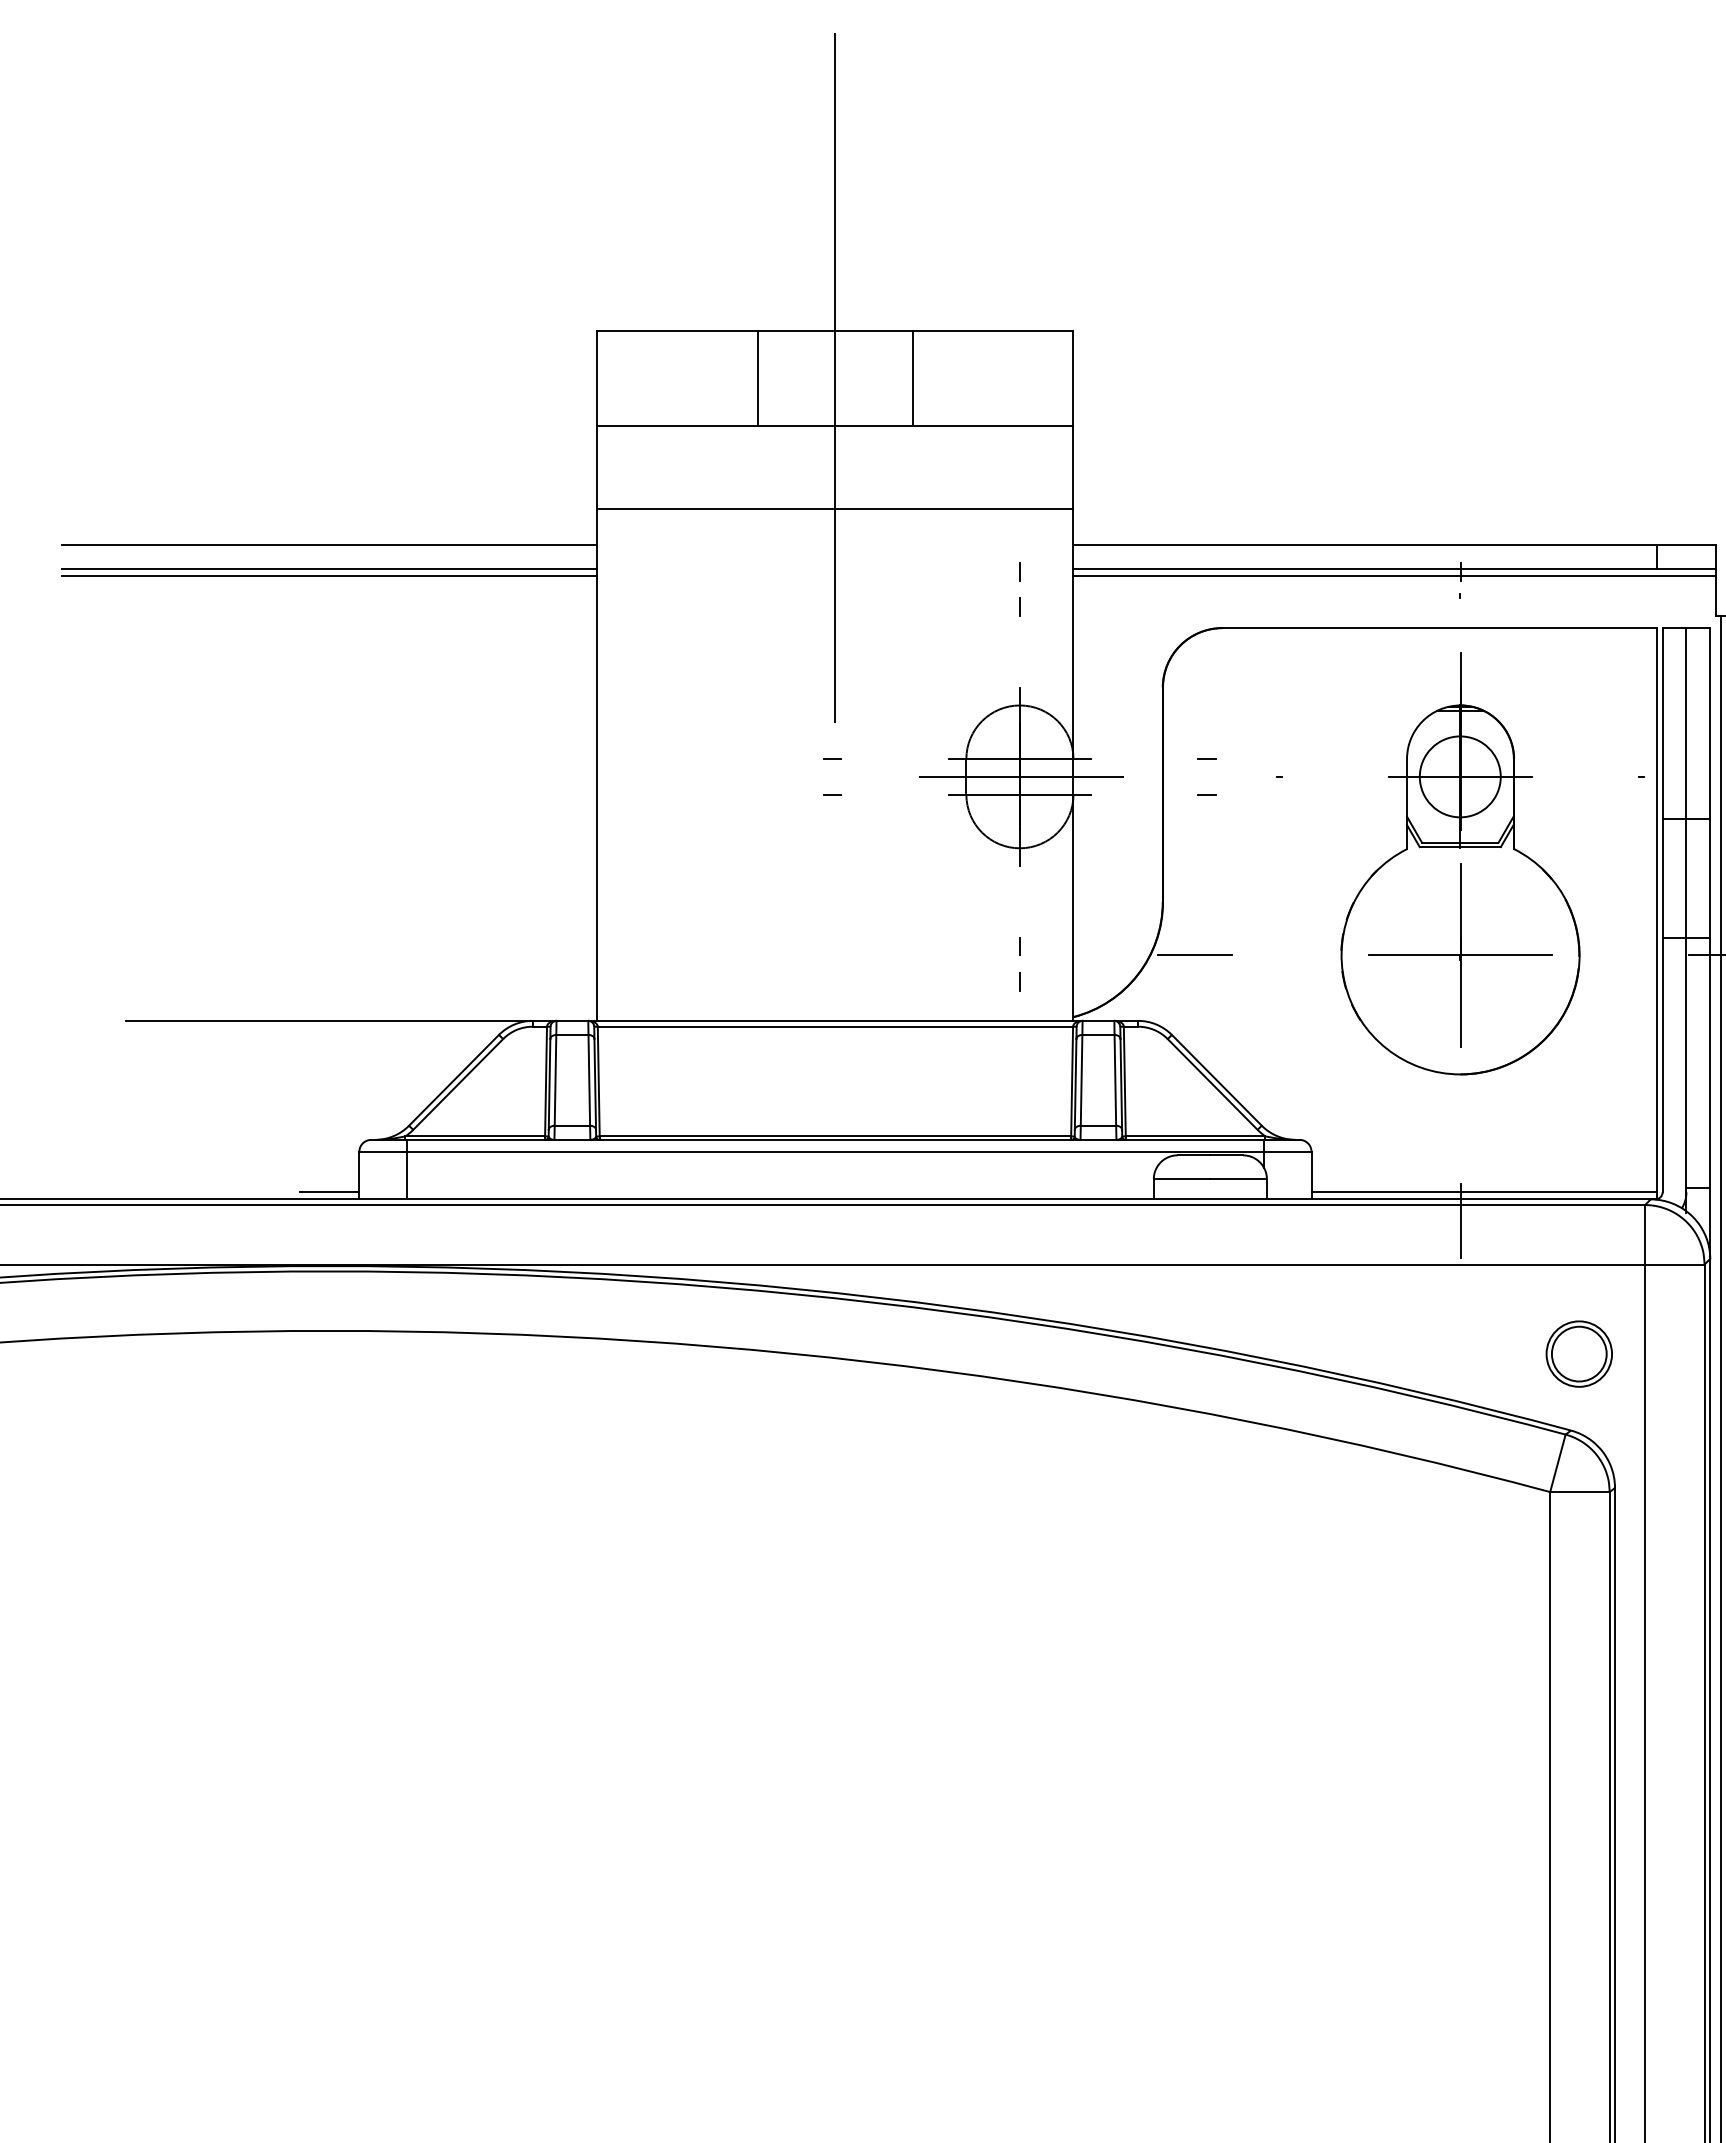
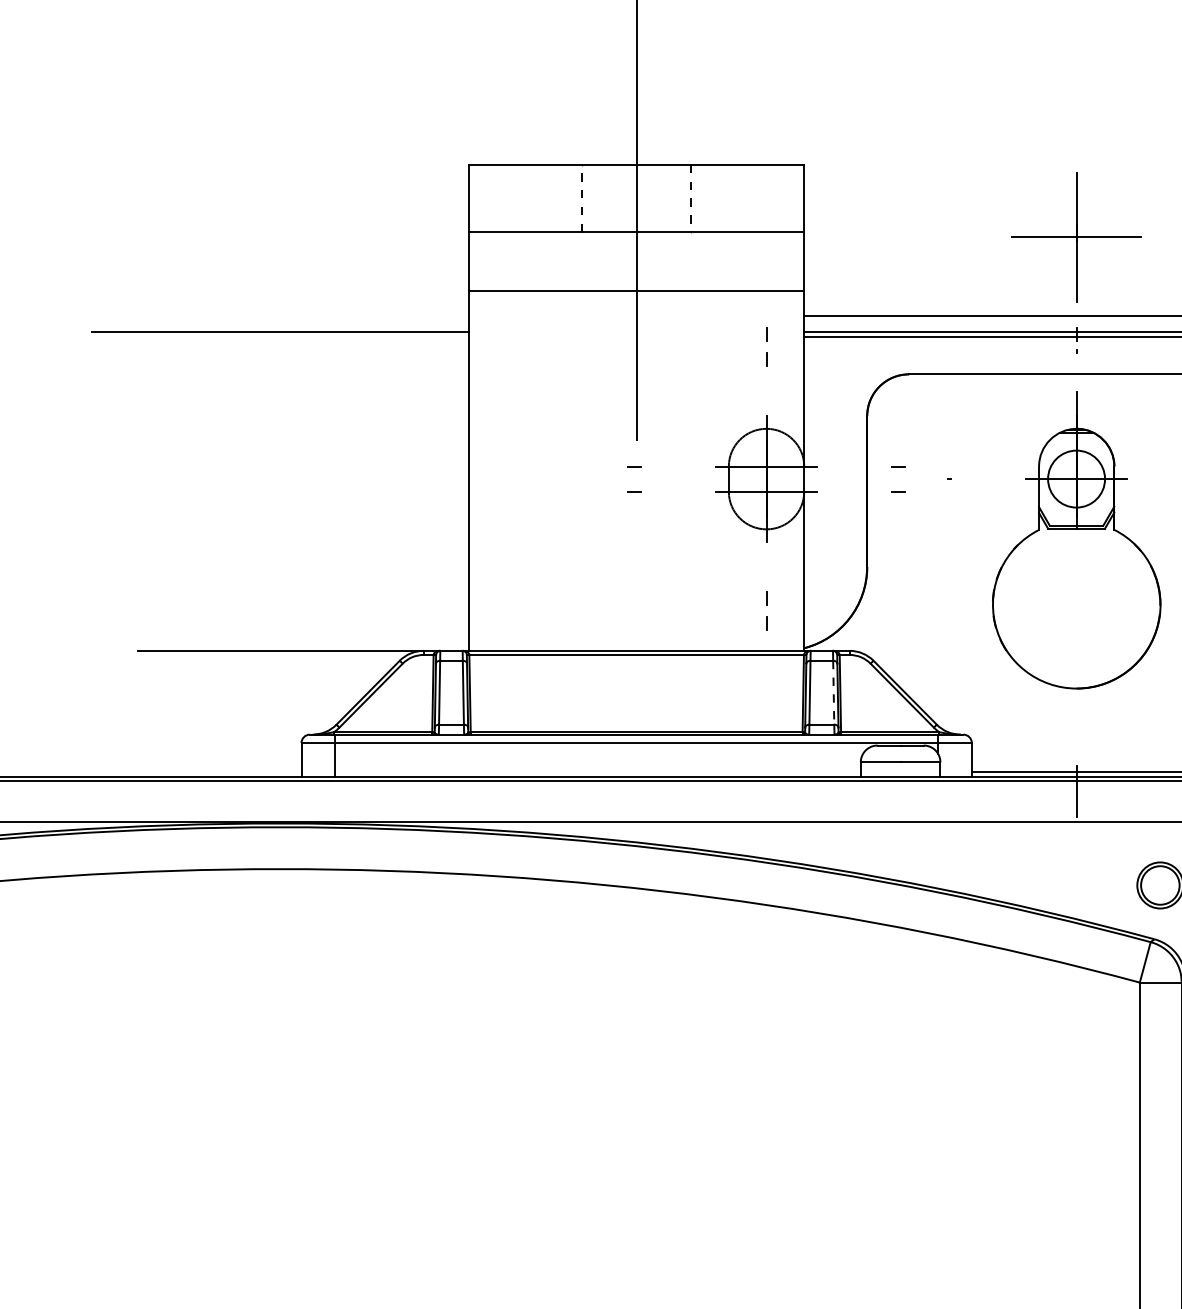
line: (758, 378) -> (582, 198), solid -> dashed
line: (912, 378) -> (690, 198), solid -> dashed
line: (329, 544) -> (280, 315), removed
line: (329, 575) -> (280, 337), removed
line: (1020, 776) -> (766, 478), removed
line: (1194, 955) -> (889, 604), removed
part: (1460, 955) -> (1076, 237), moved
line: (1115, 1080) -> (833, 692), solid -> dashed
line: (329, 1192) -> (280, 771), removed

